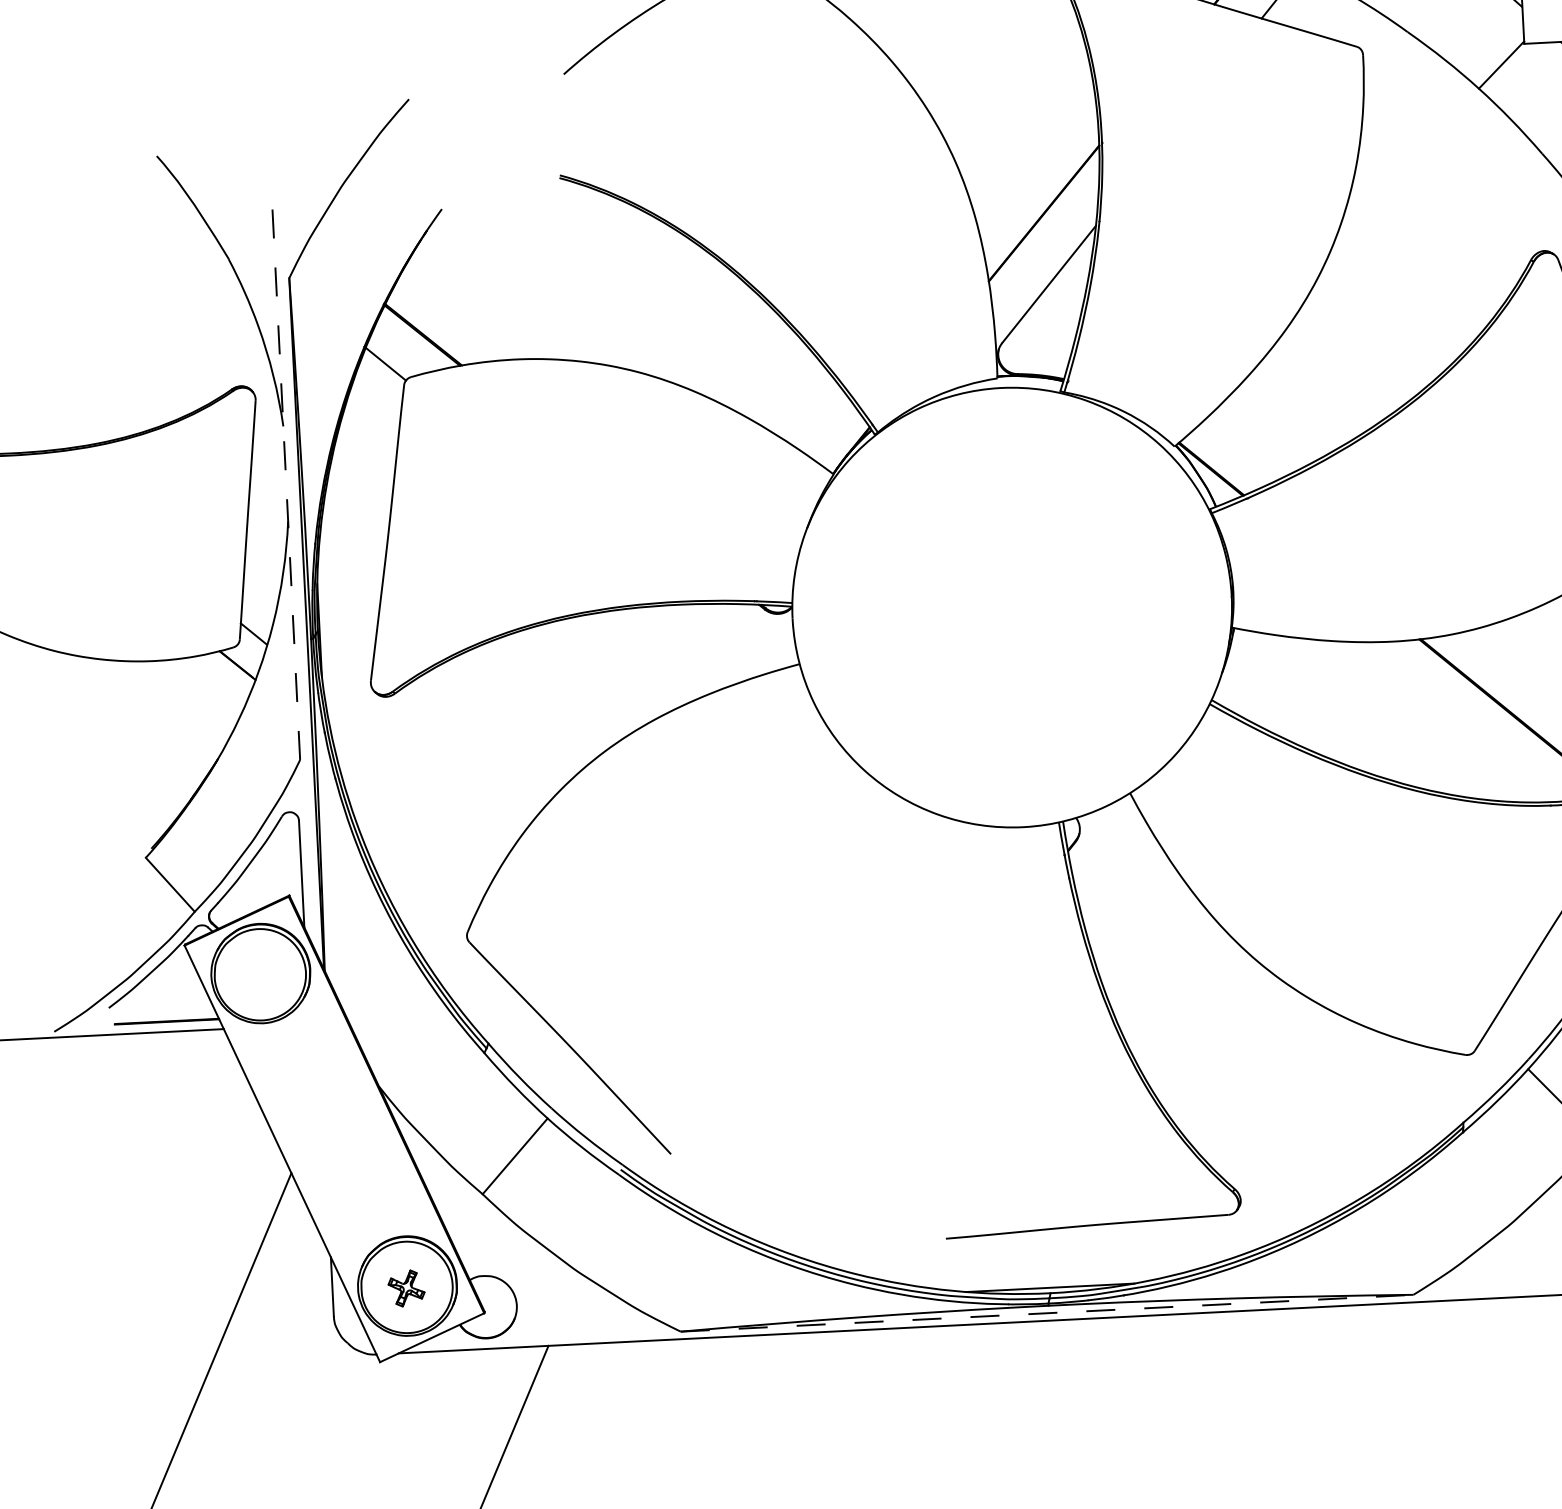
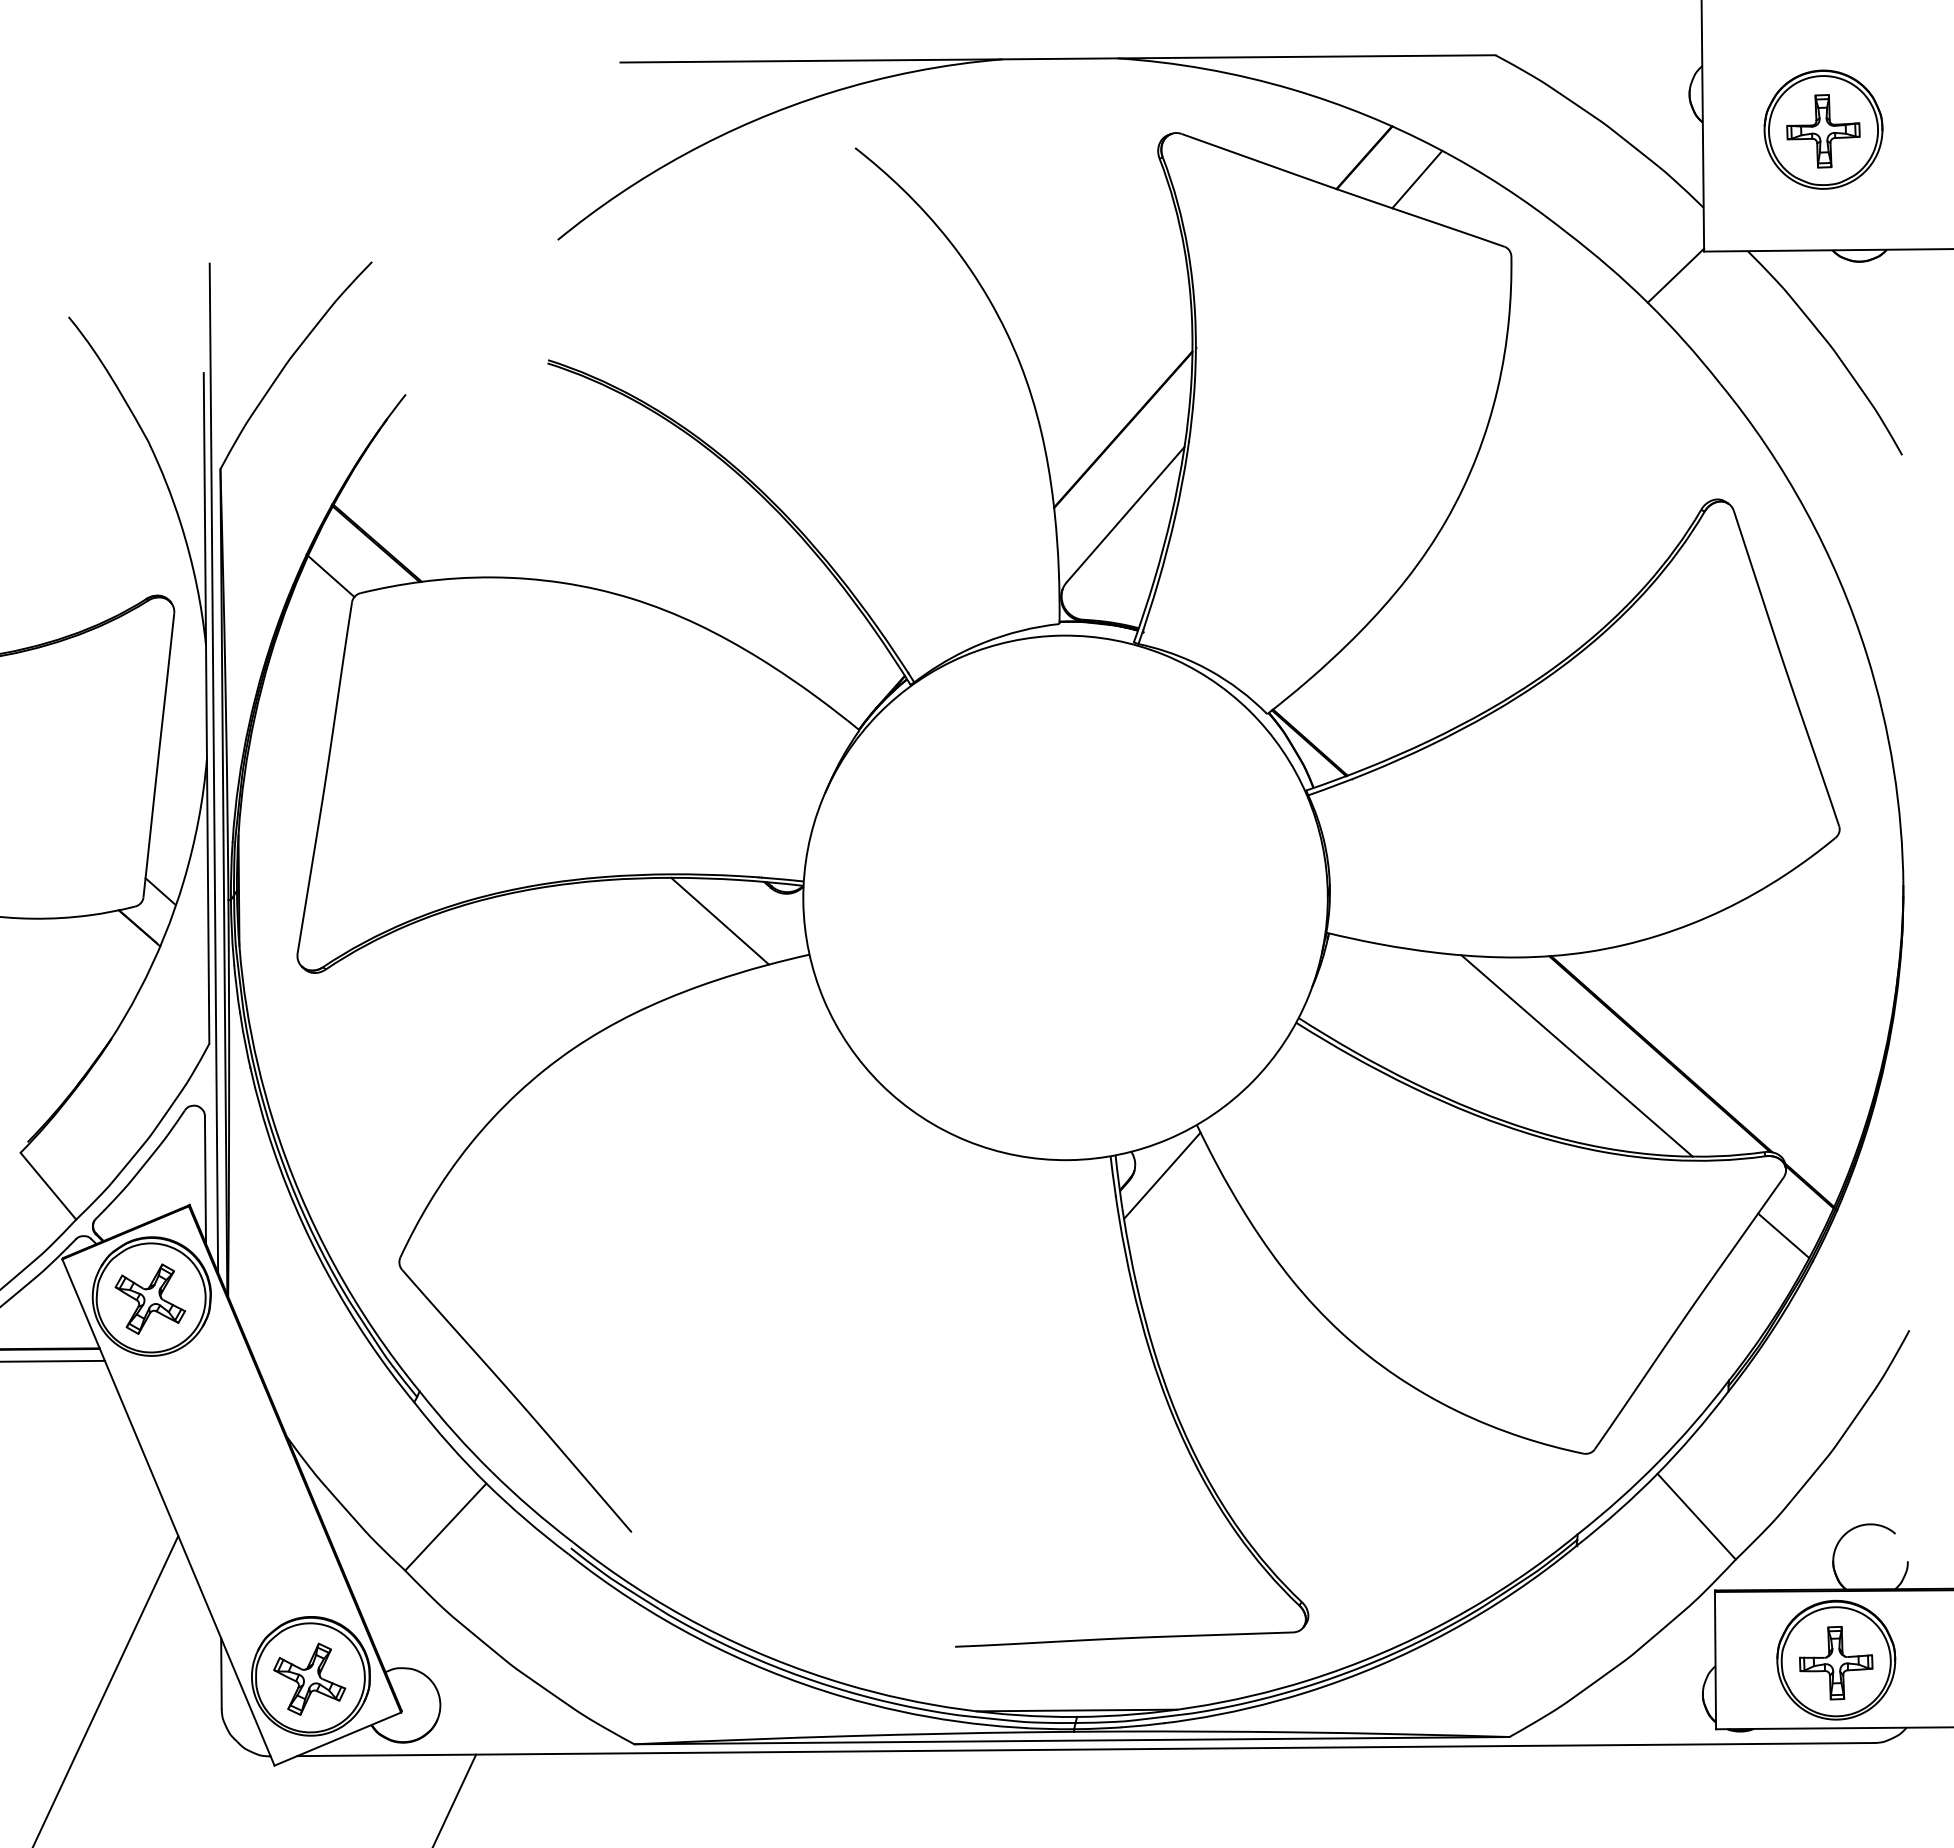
line: (285, 478) -> (206, 707), dashed -> solid
line: (293, 528) -> (213, 767), added
line: (723, 638) -> (720, 920), added
line: (1445, 721) -> (1576, 1055), added
line: (1103, 836) -> (1162, 1175), added
part: (258, 975) -> (149, 1298), added
part: (406, 1287) -> (309, 1678), size x1.67
line: (1046, 1313) -> (1071, 1740), dashed -> solid

